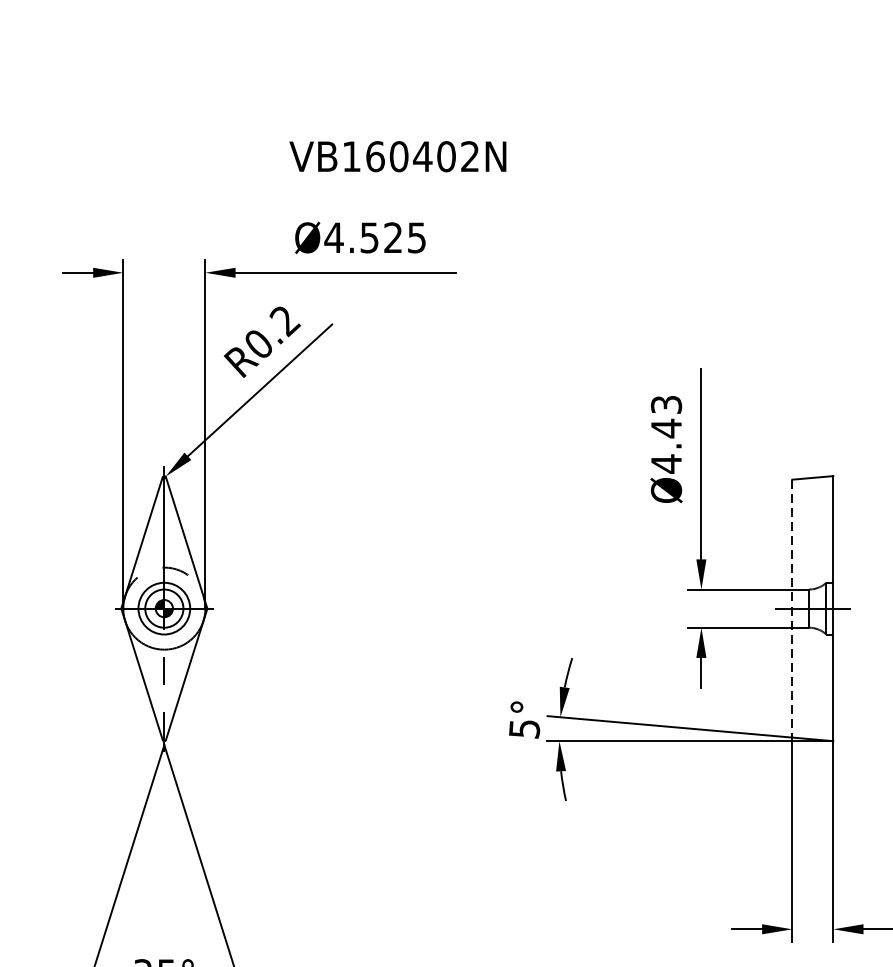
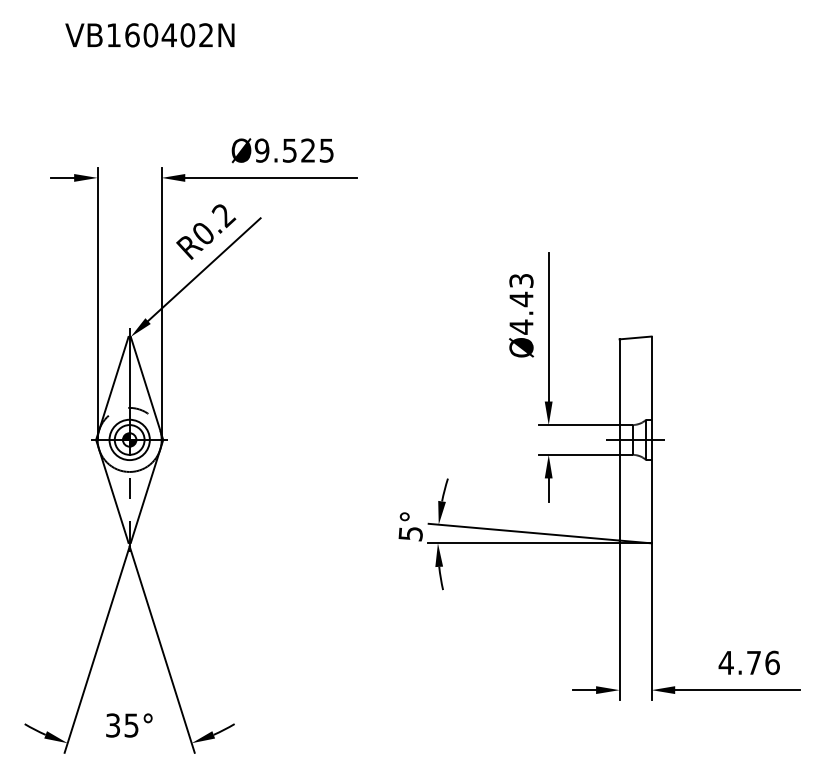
text: (397, 156) -> (149, 35), moved
text: (333, 237) -> (261, 150), Ø4.525 -> Ø9.525
line: (792, 608) -> (619, 439), dashed -> solid

